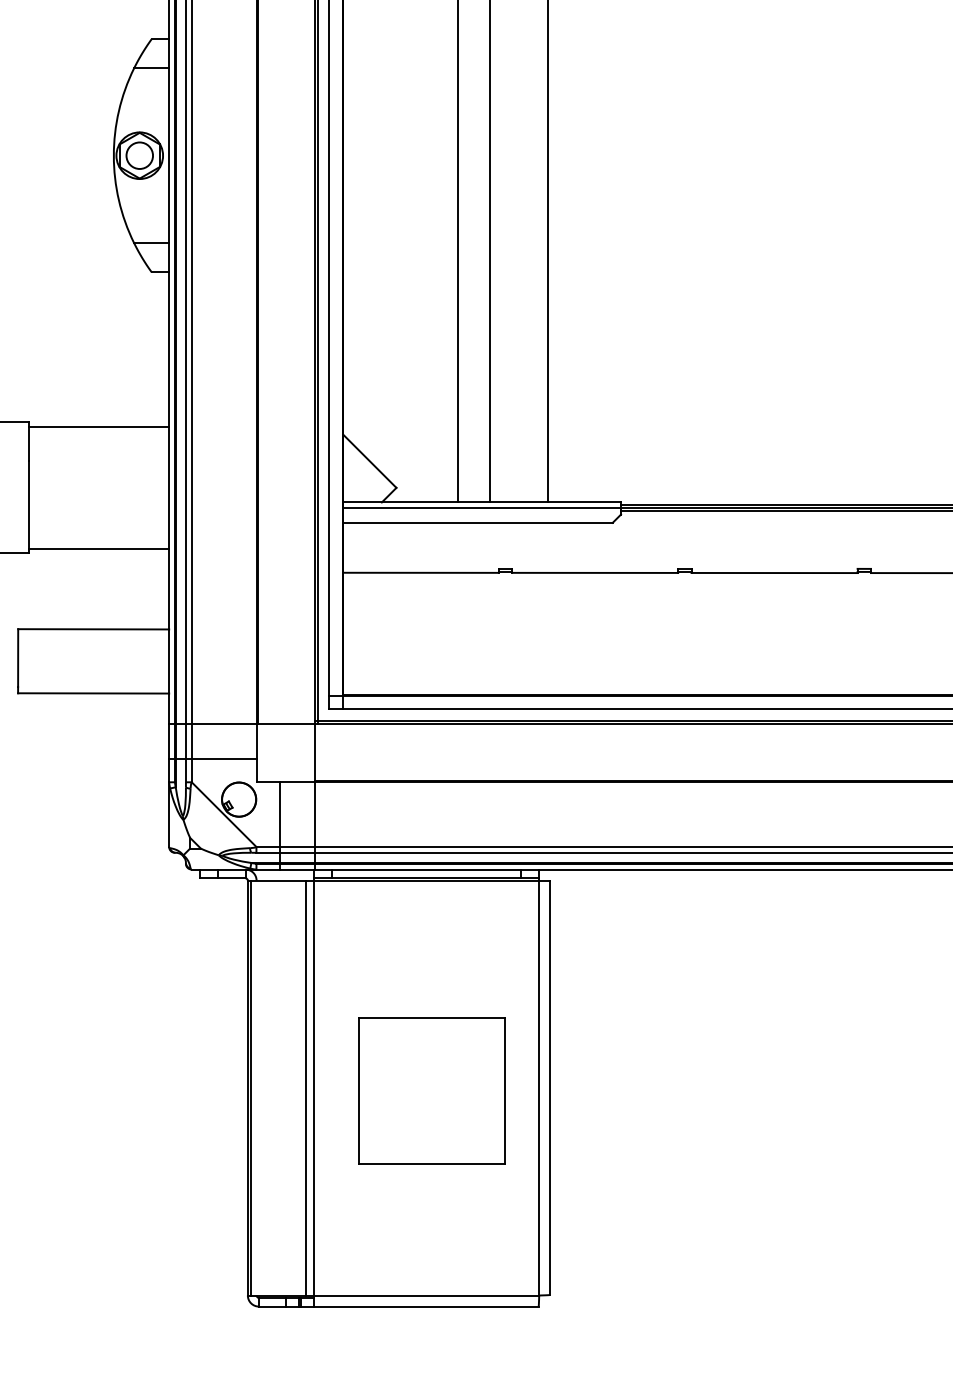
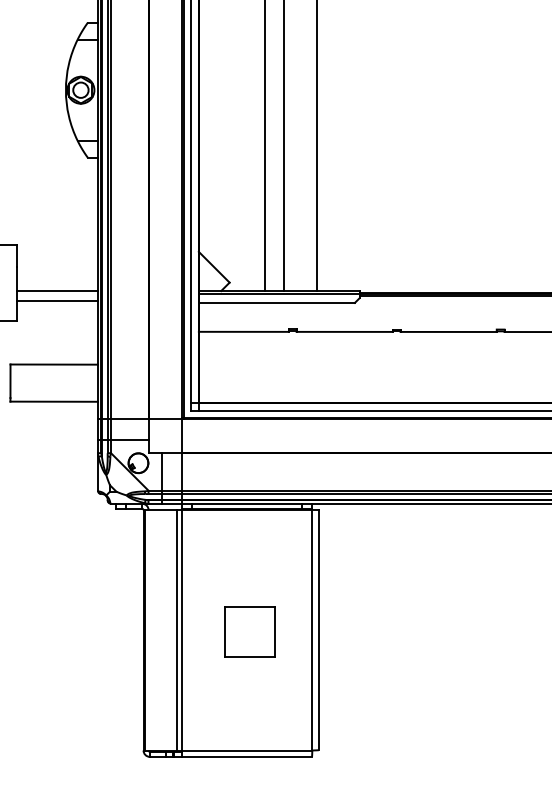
line: (97, 427) -> (56, 291), moved
line: (97, 549) -> (56, 301), moved
part: (430, 1090) -> (249, 631), size x0.6

